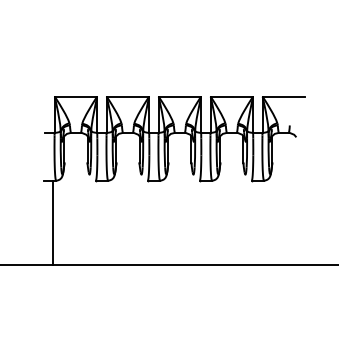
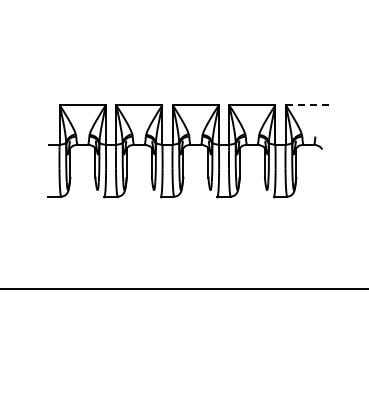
line: (284, 96) -> (309, 105), solid -> dashed
line: (52, 222) -> (57, 242), removed

